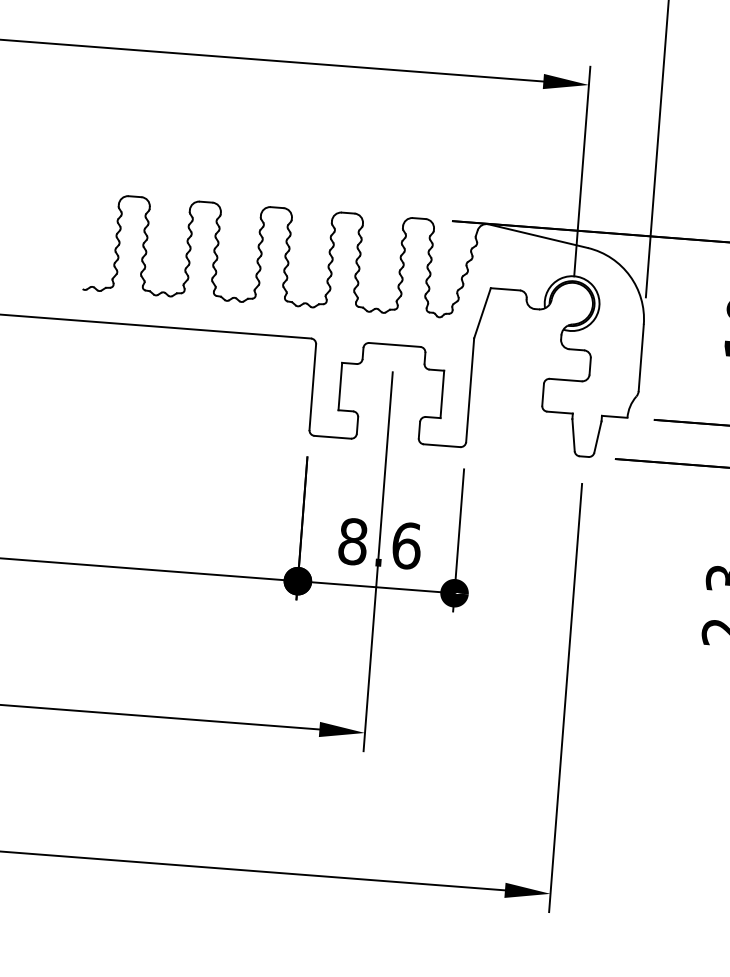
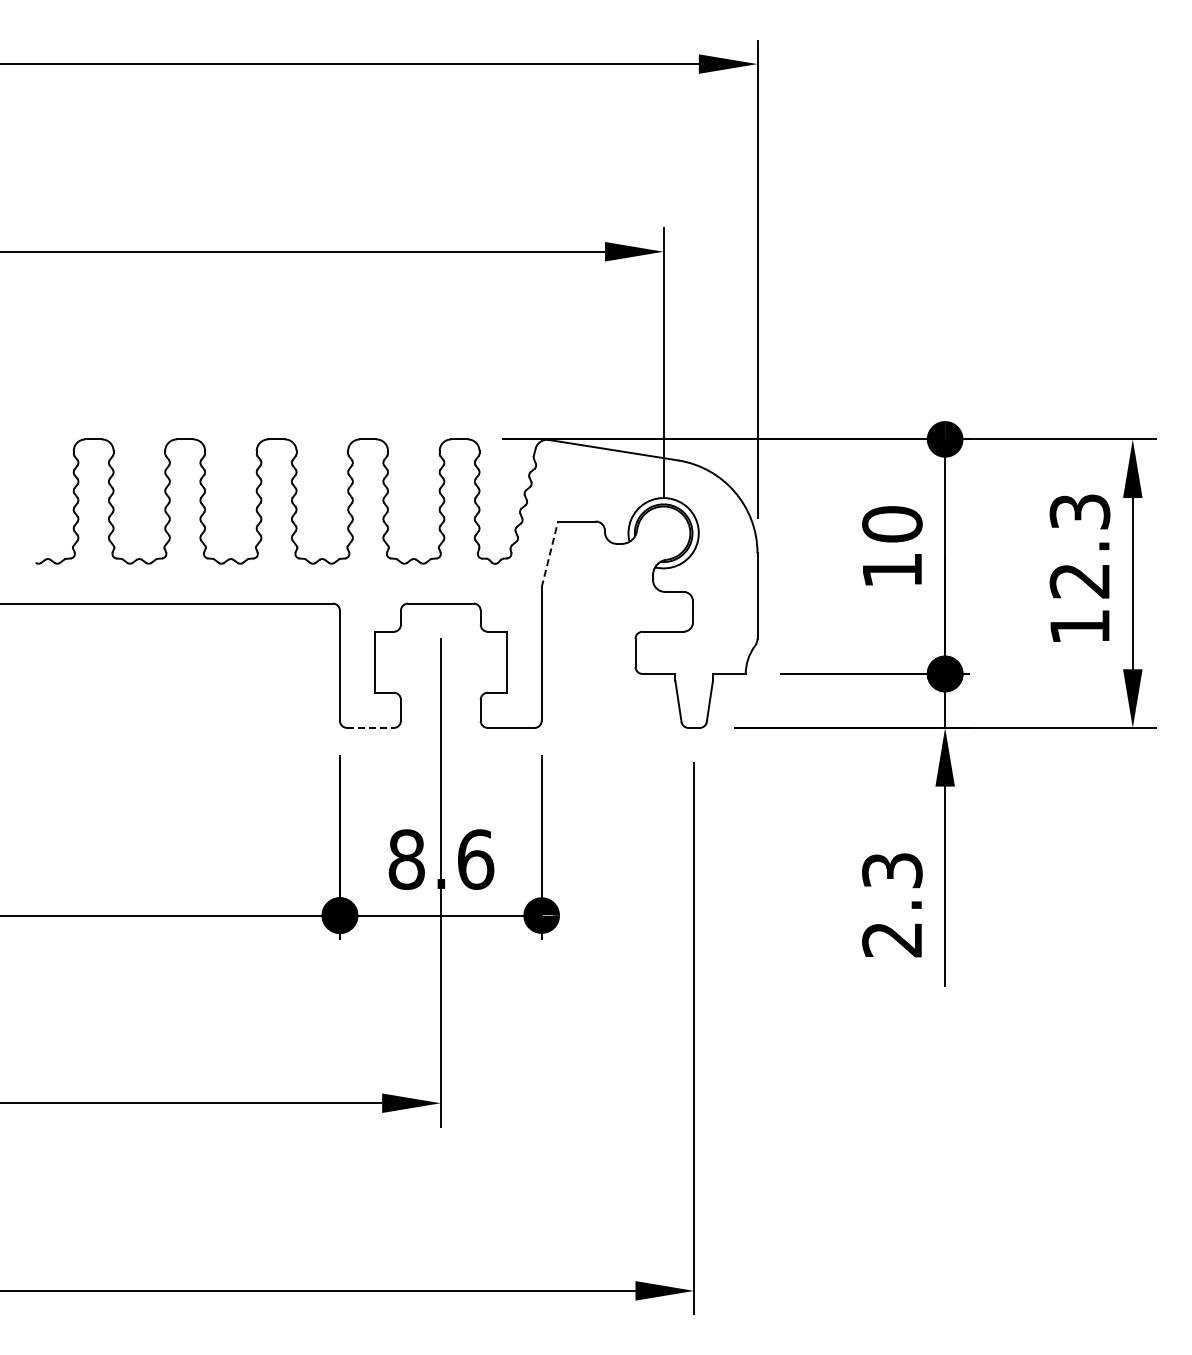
line: (482, 313) -> (549, 554), solid -> dashed
line: (332, 436) -> (370, 727), solid -> dashed

